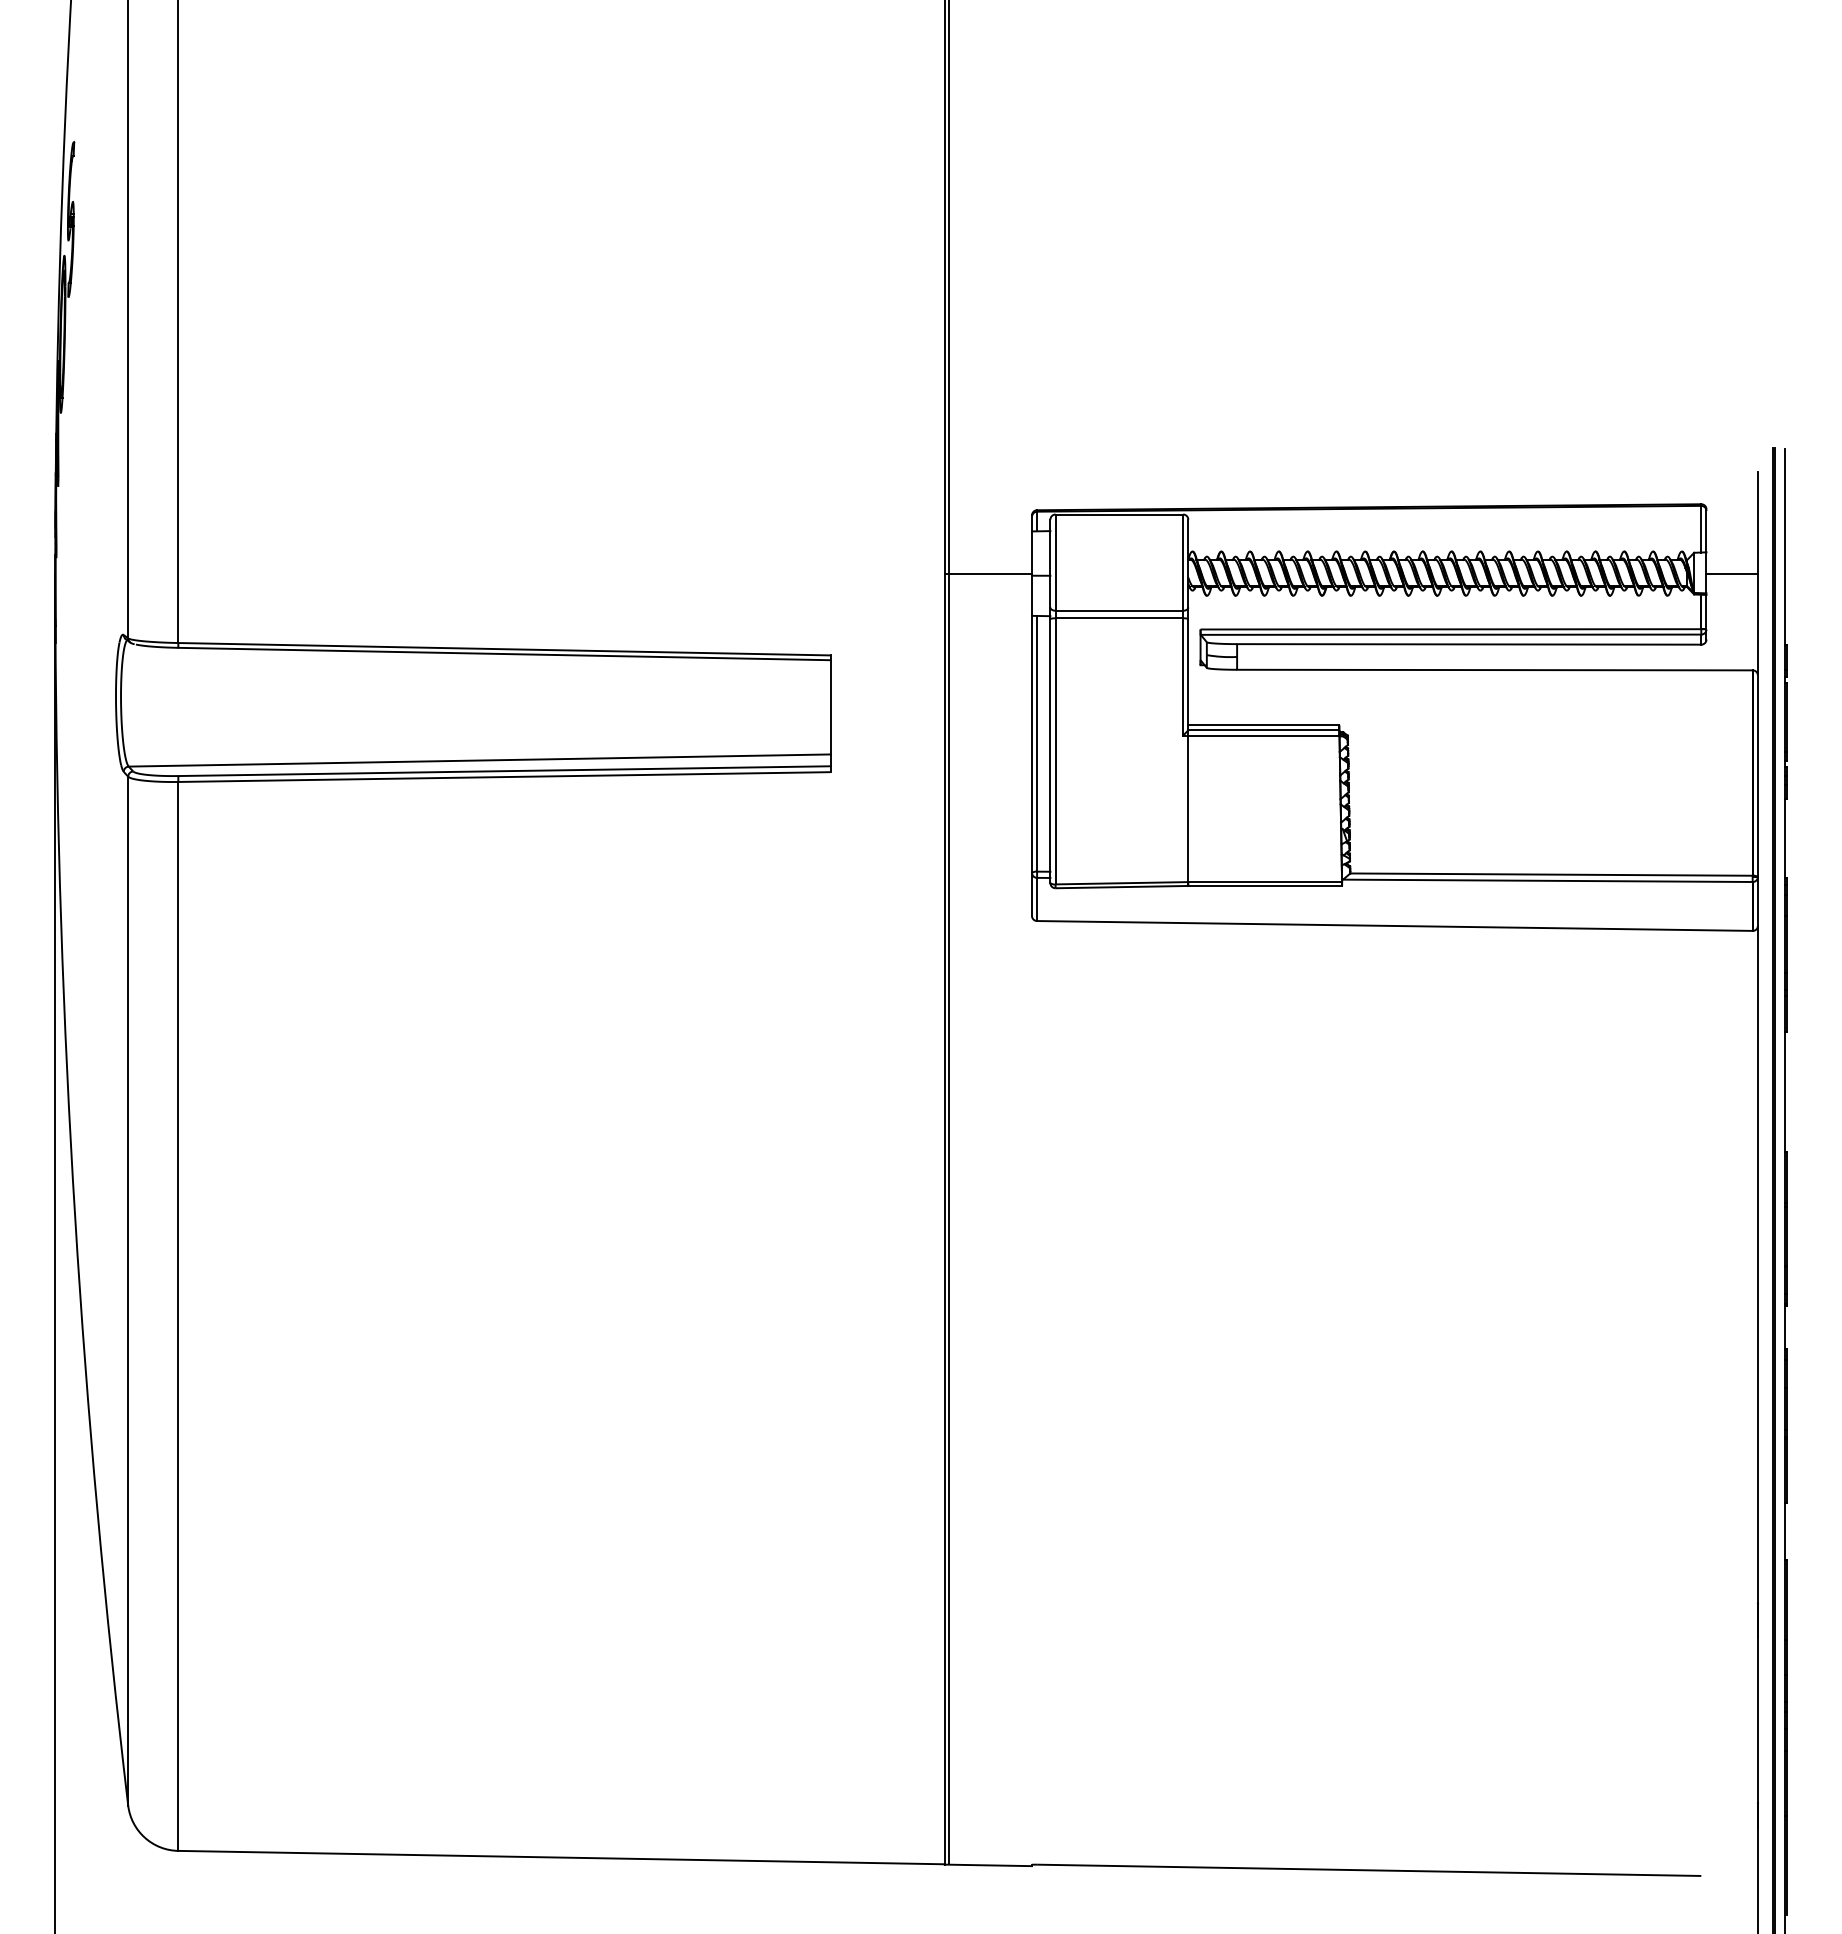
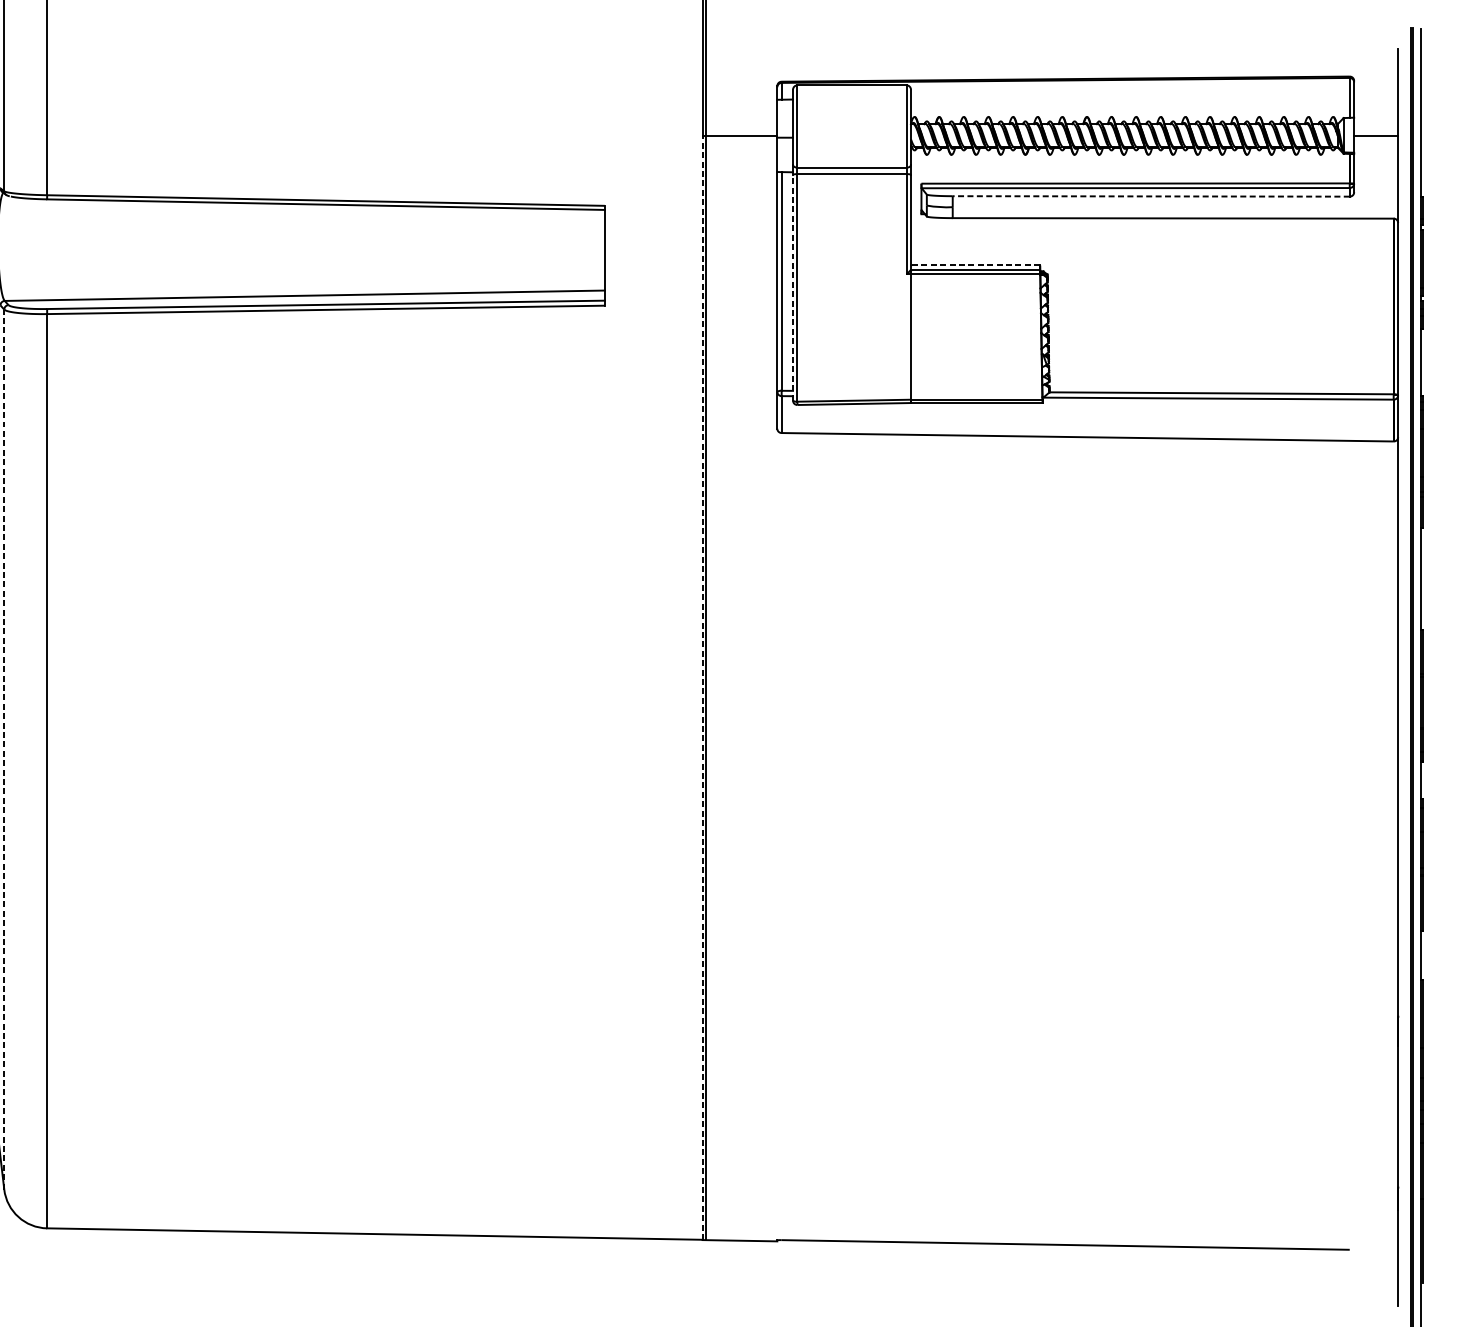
line: (1468, 644) -> (1150, 196), solid -> dashed
line: (1263, 725) -> (975, 265), solid -> dashed
line: (1050, 750) -> (793, 287), solid -> dashed
line: (944, 1218) -> (702, 687), solid -> dashed
line: (128, 1290) -> (4, 749), solid -> dashed

